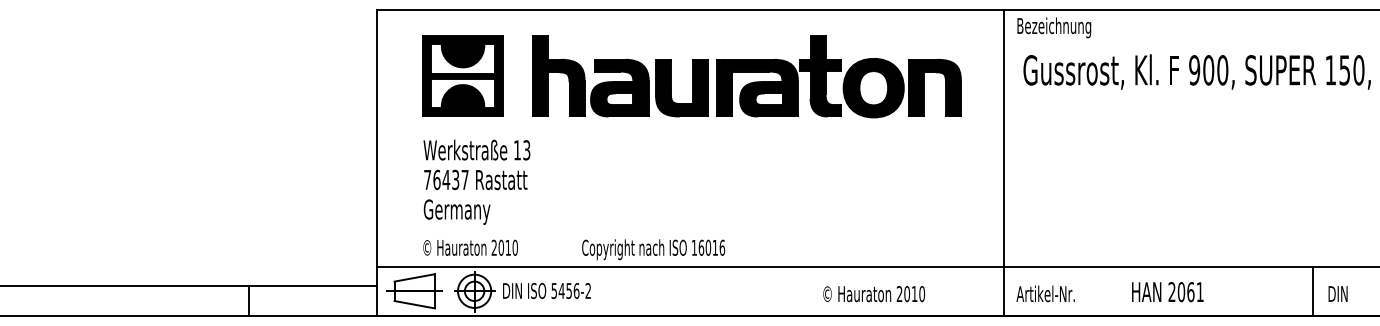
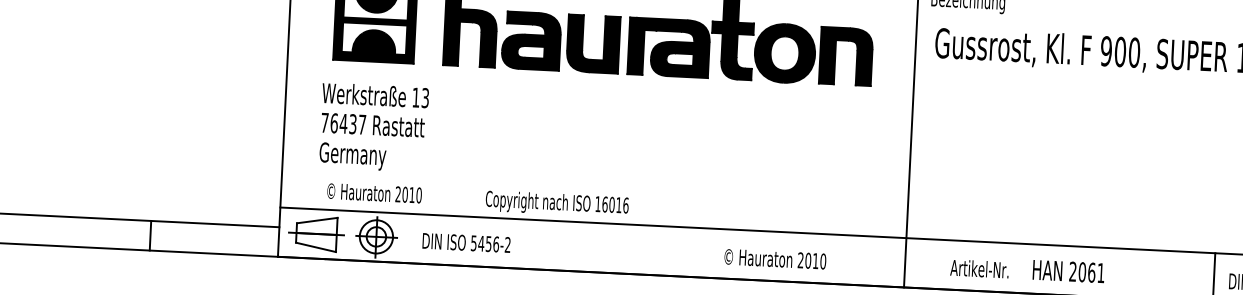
text: (476, 181) -> (373, 126), moved
text: (546, 291) -> (466, 243), moved
text: (1045, 293) -> (979, 268), moved

